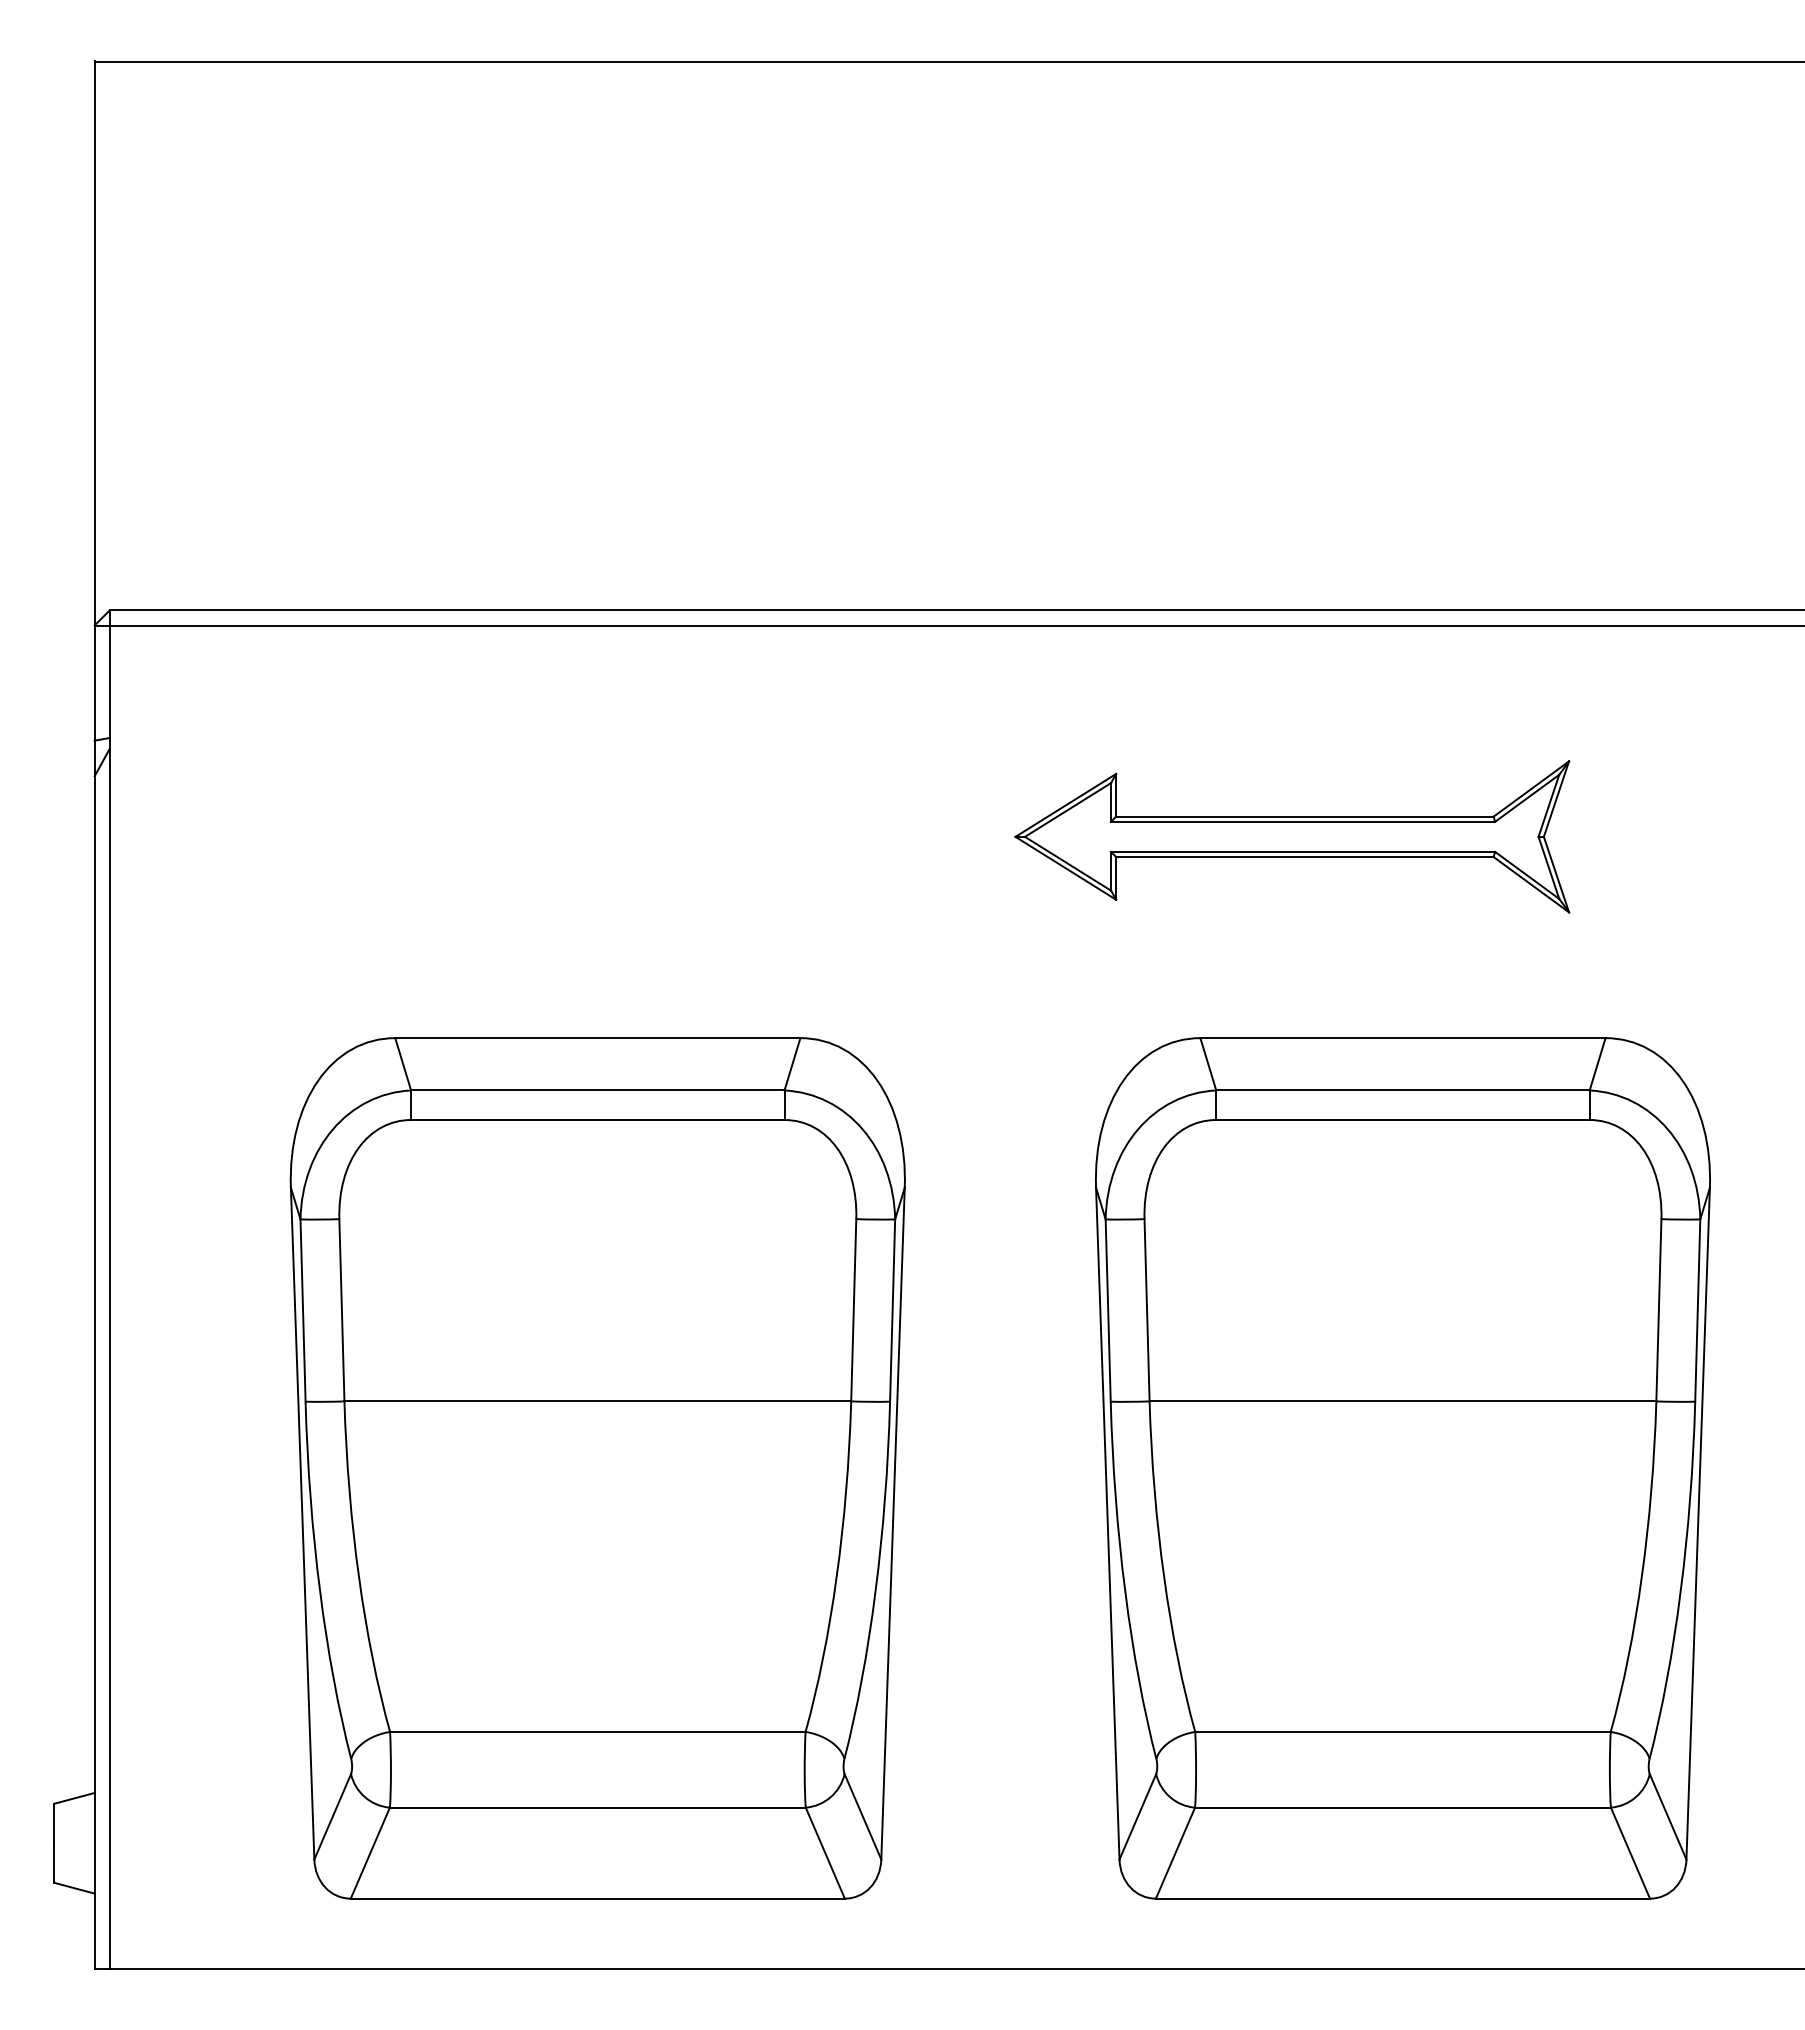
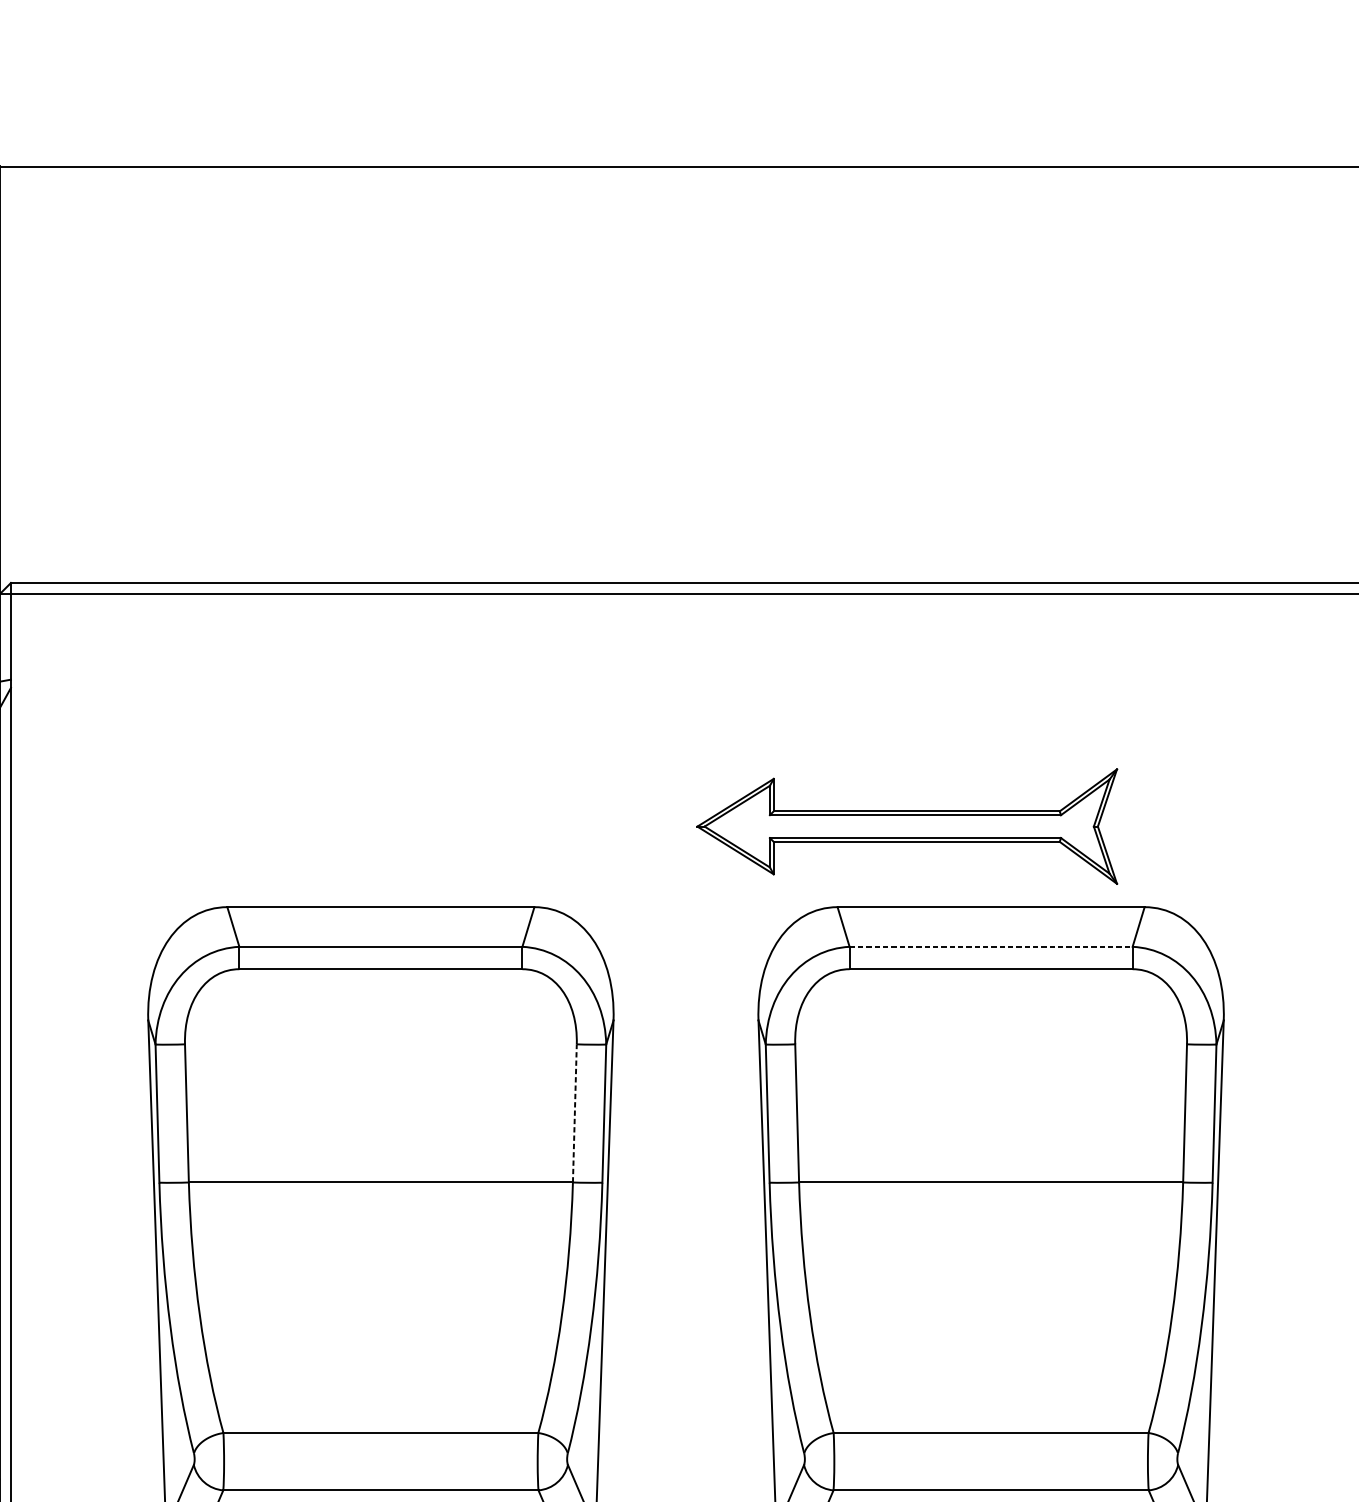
part: (1292, 836) -> (907, 826), moved
line: (1402, 1090) -> (990, 946), solid -> dashed
line: (853, 1309) -> (574, 1112), solid -> dashed

